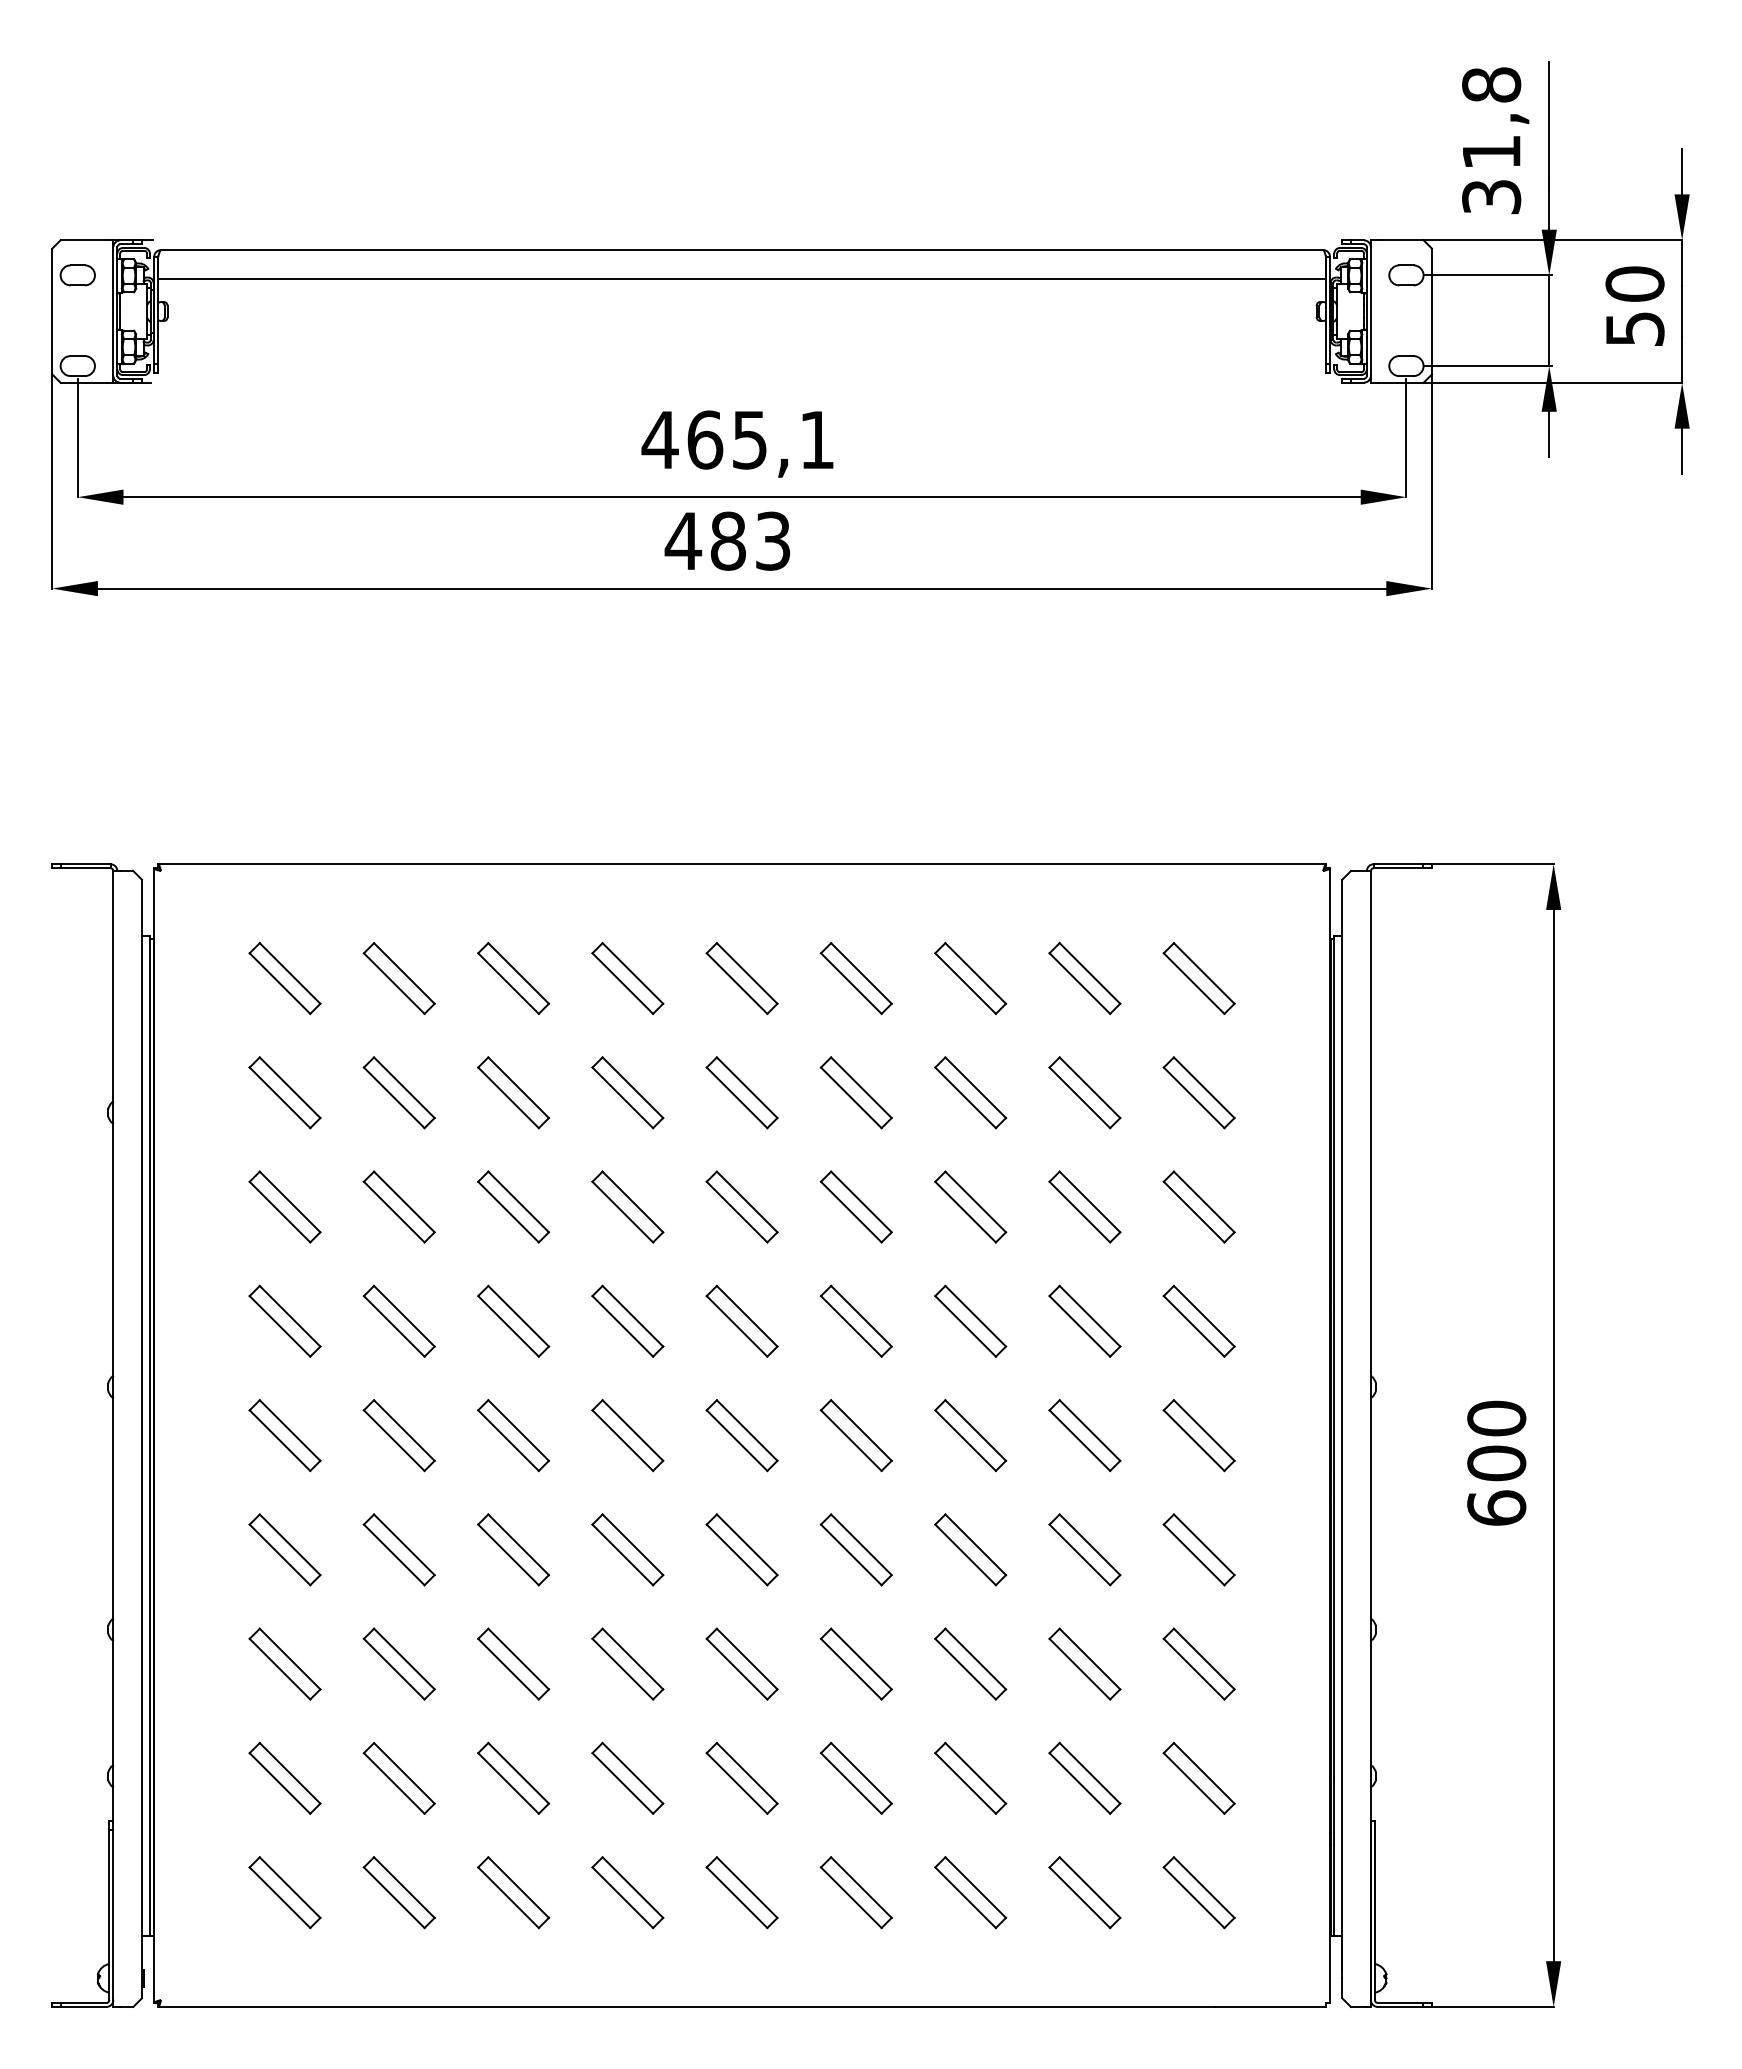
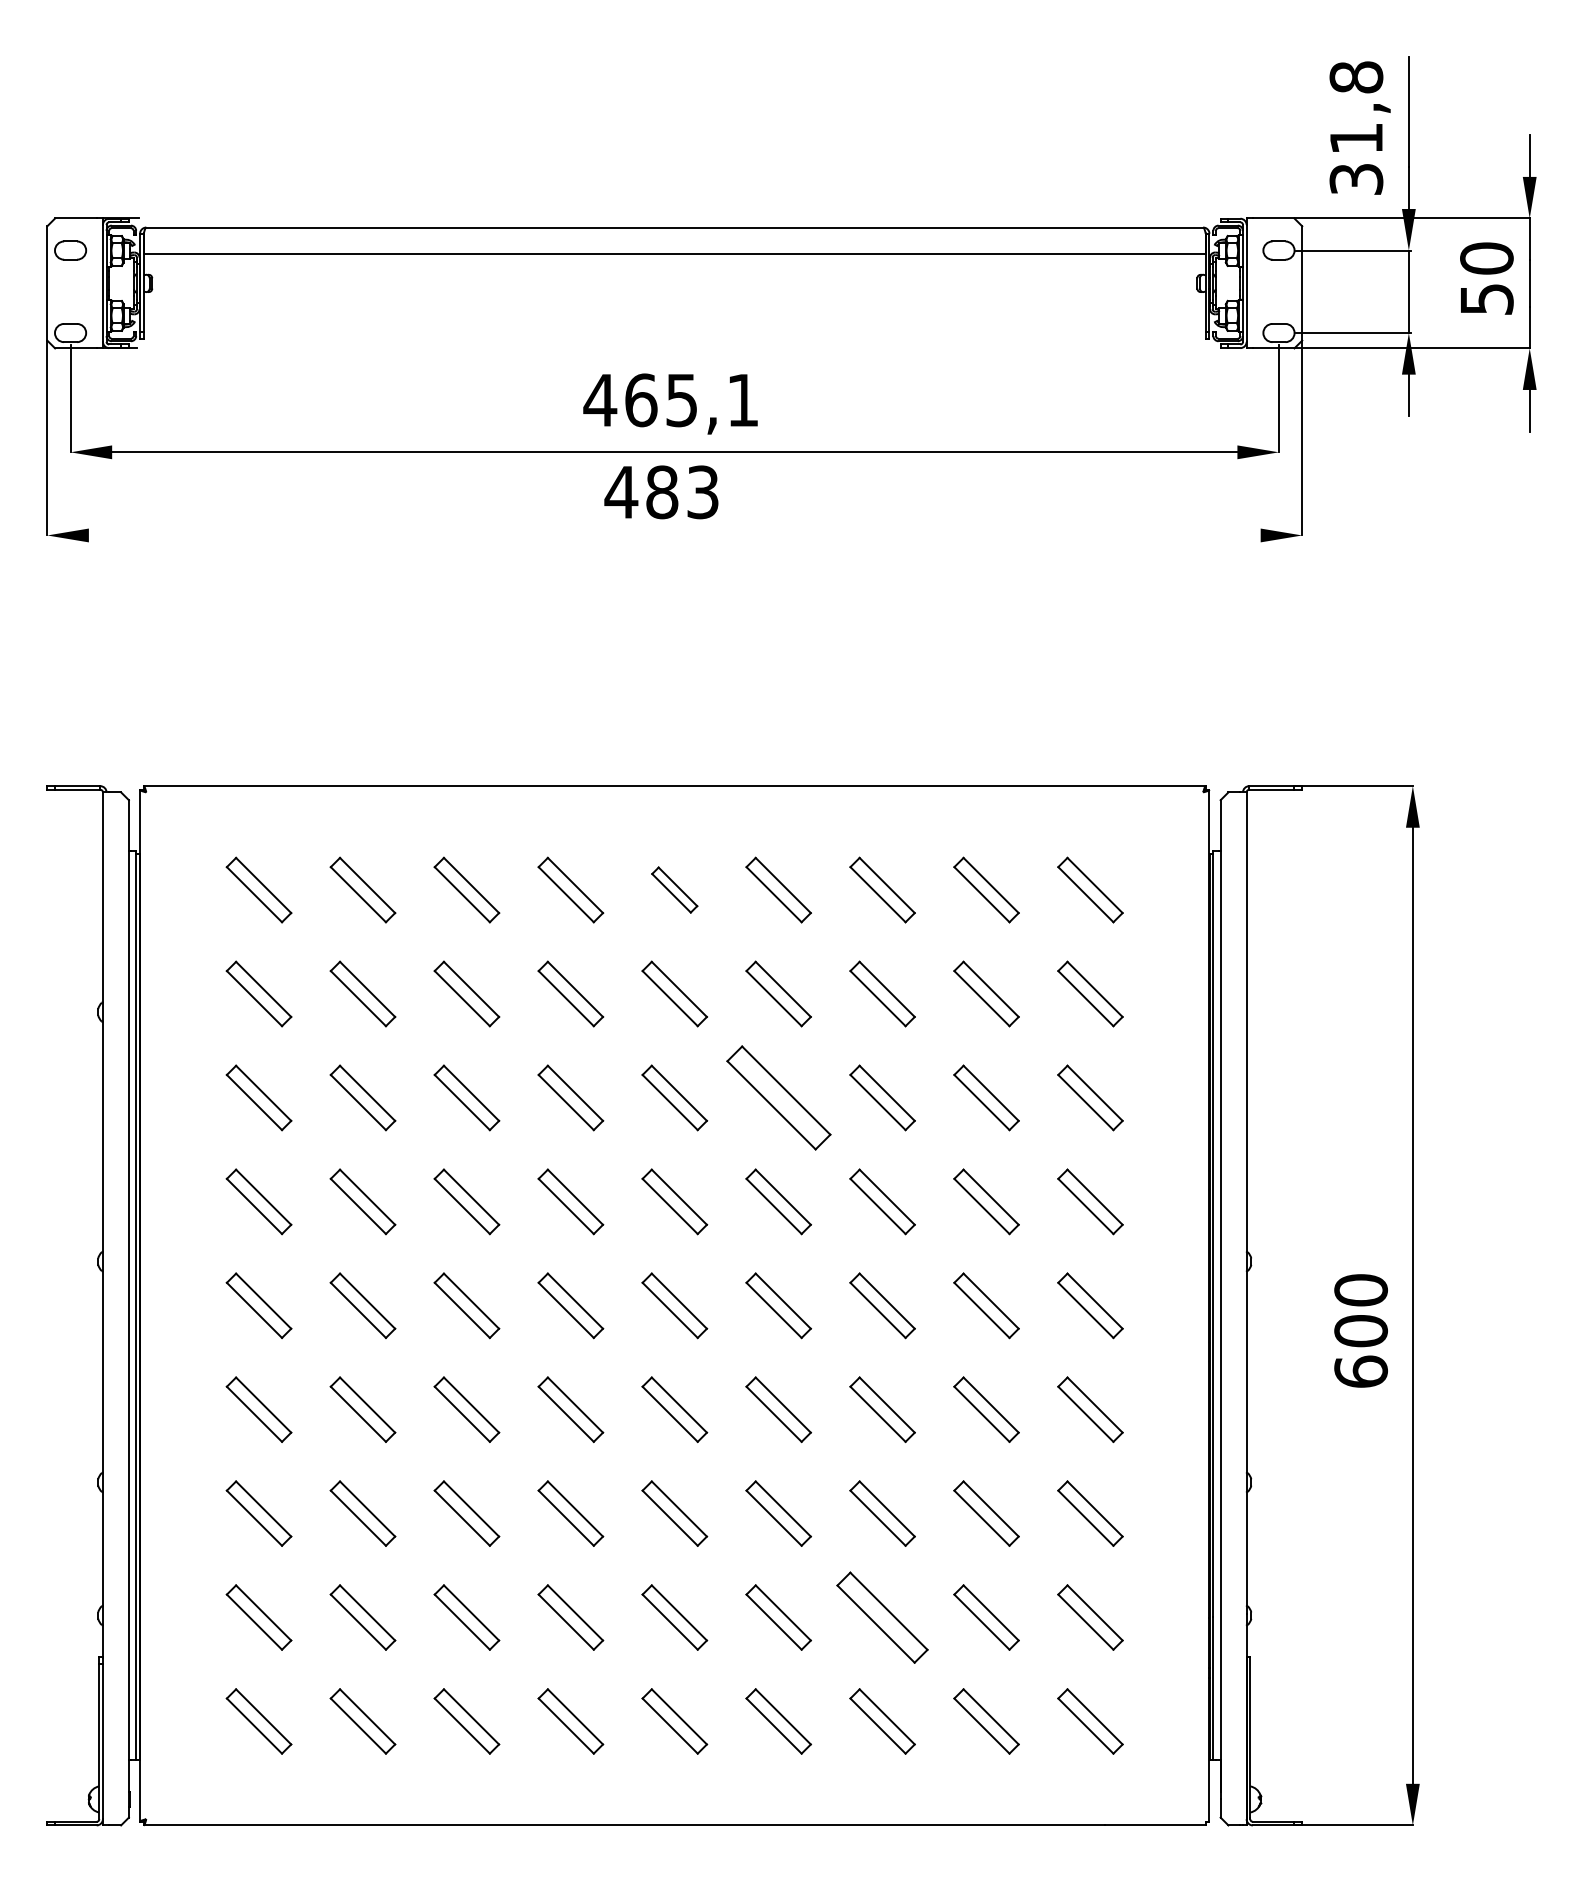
line: (741, 588) -> (674, 535), removed
part: (741, 978) -> (674, 890), size x0.7
part: (855, 1206) -> (777, 1097), size x1.6
part: (970, 1777) -> (882, 1616), size x1.4

